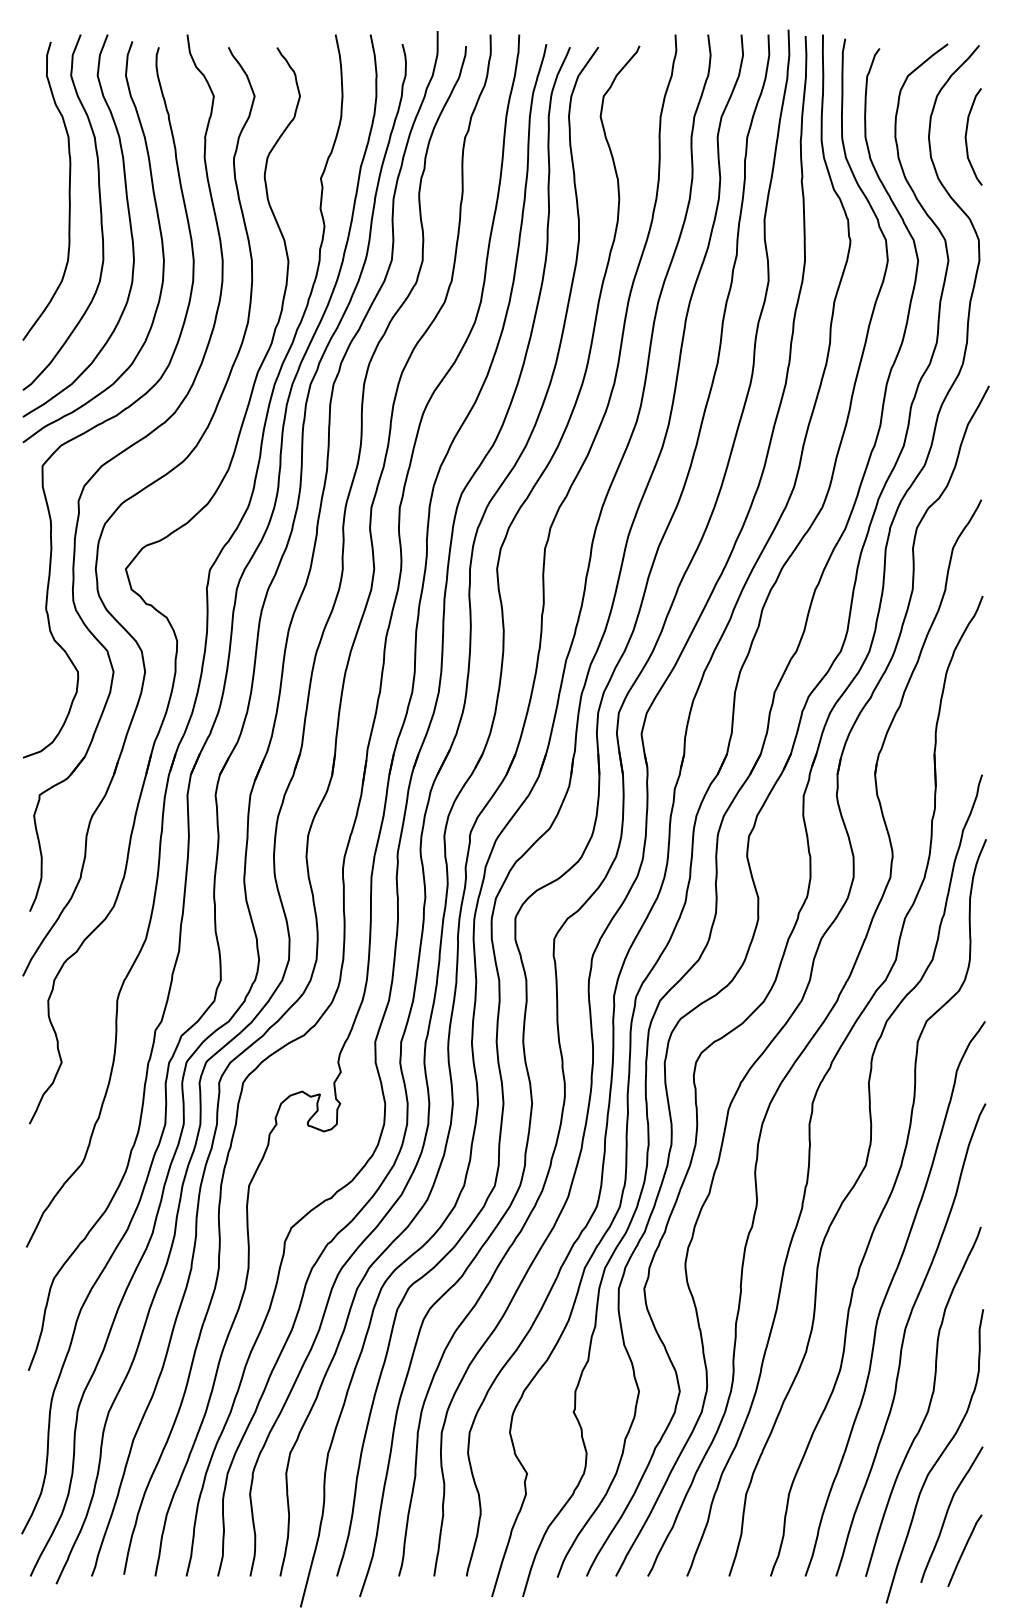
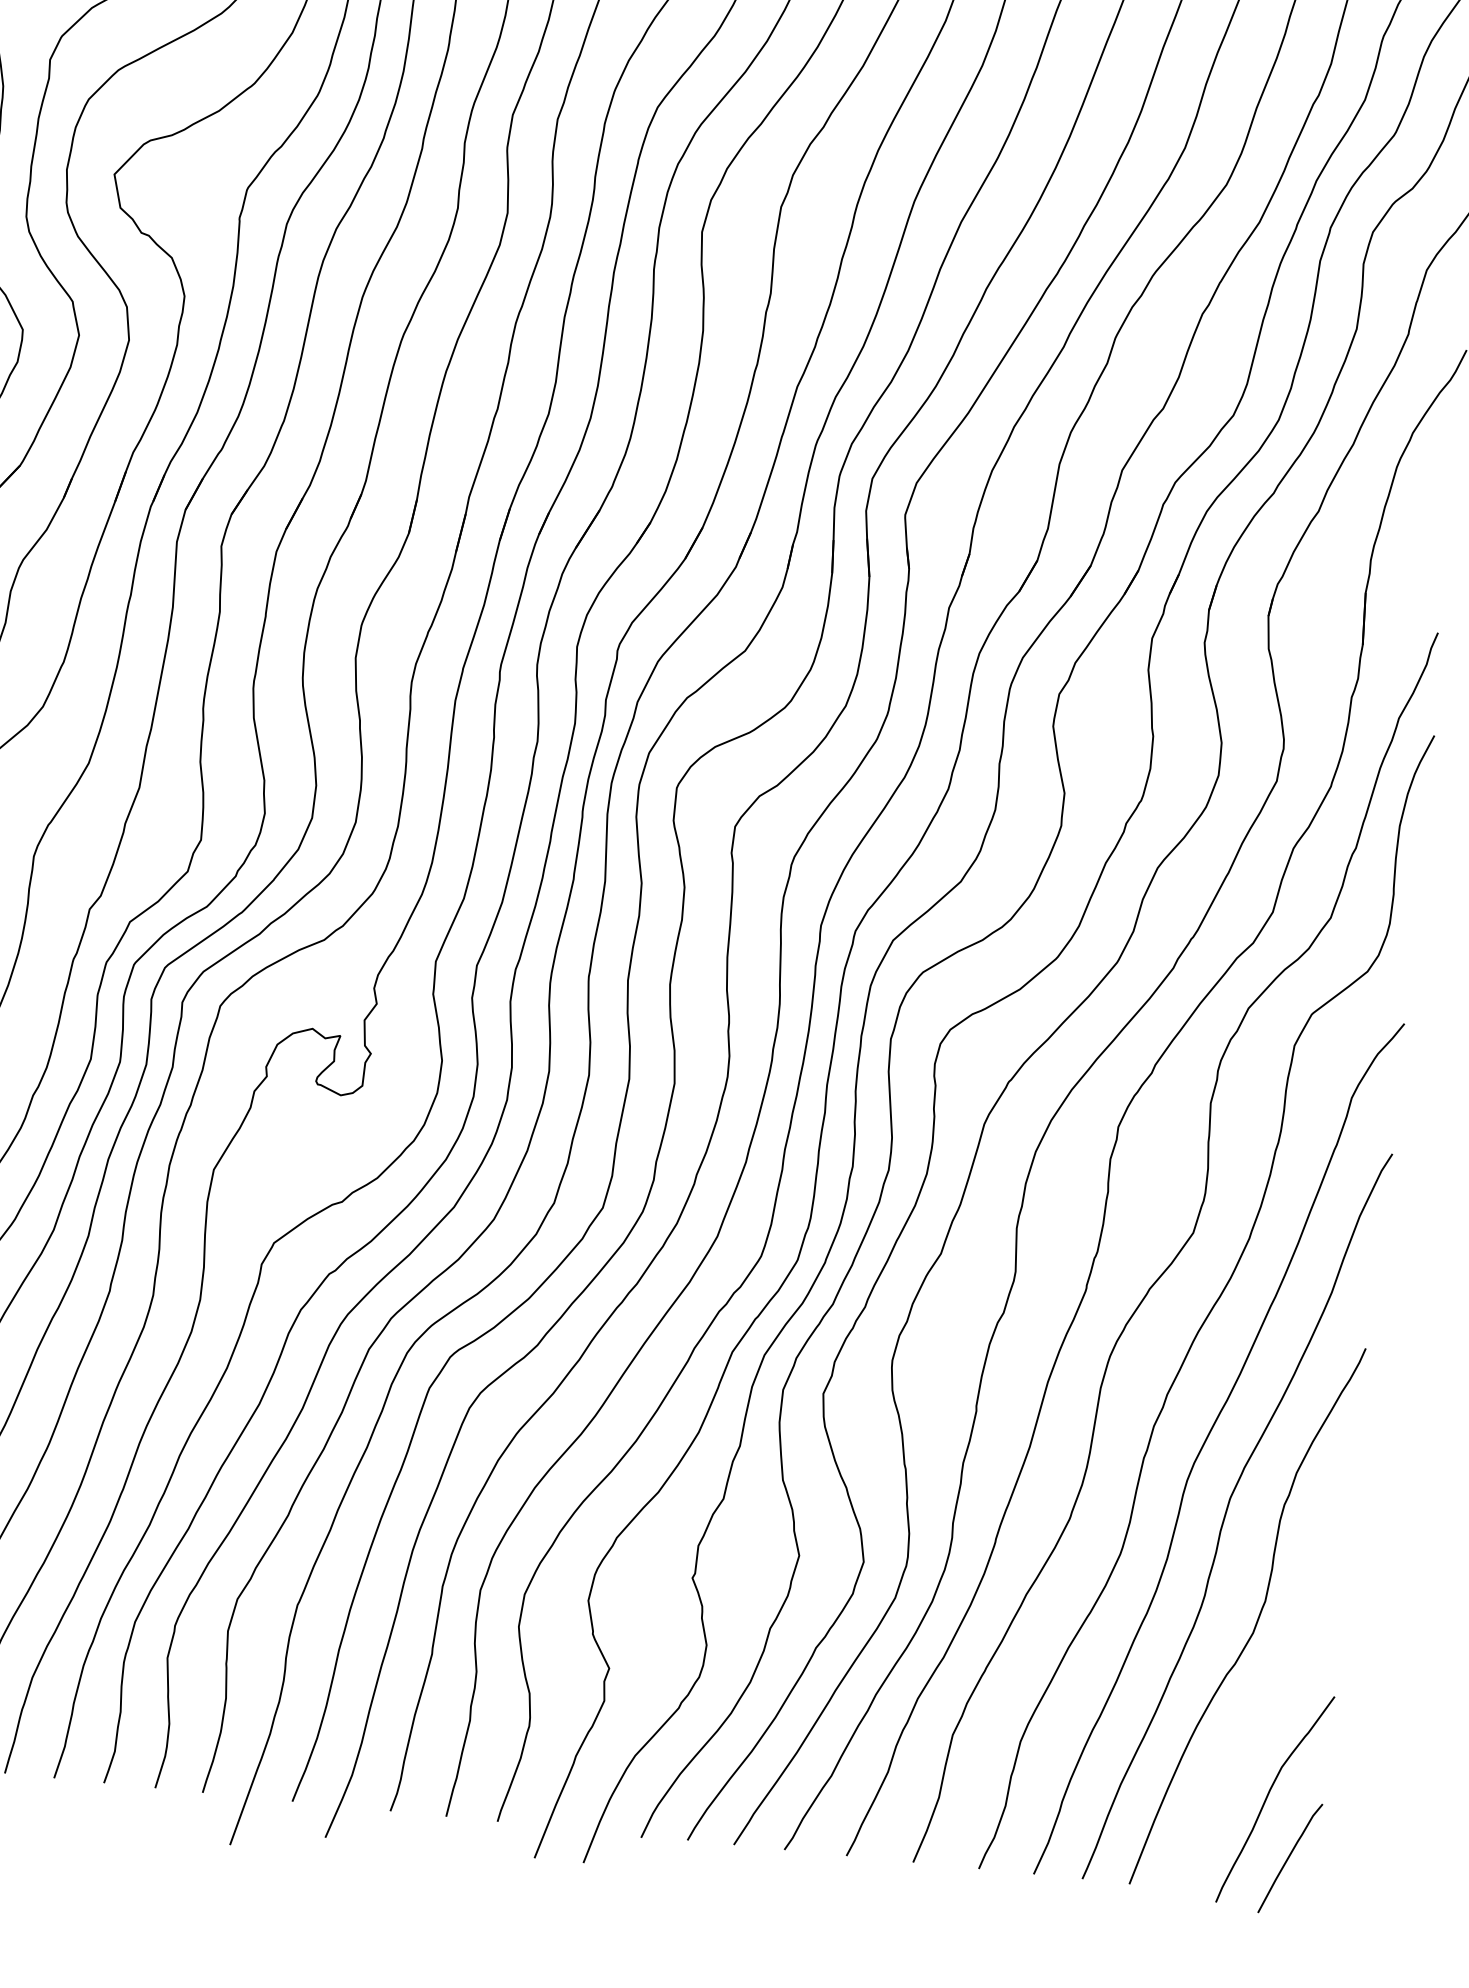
curve: (937, 1458) -> (1261, 1708), removed

